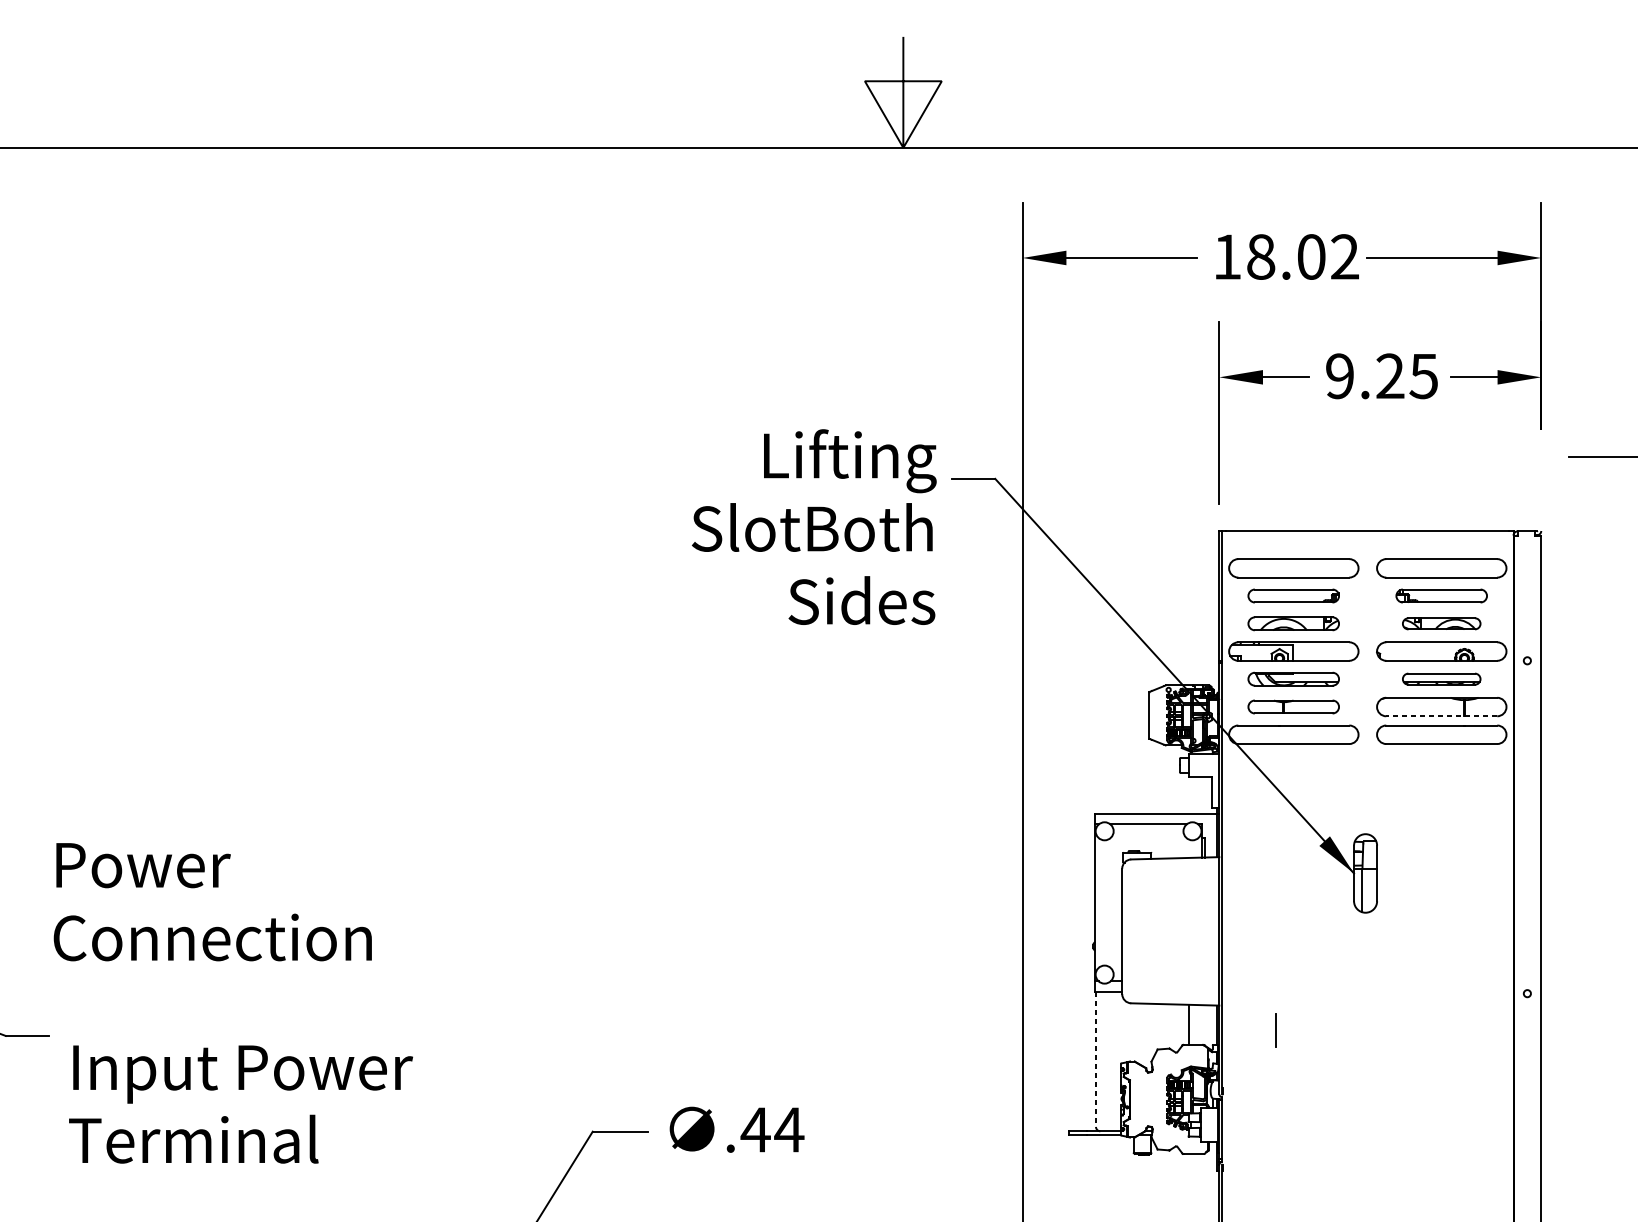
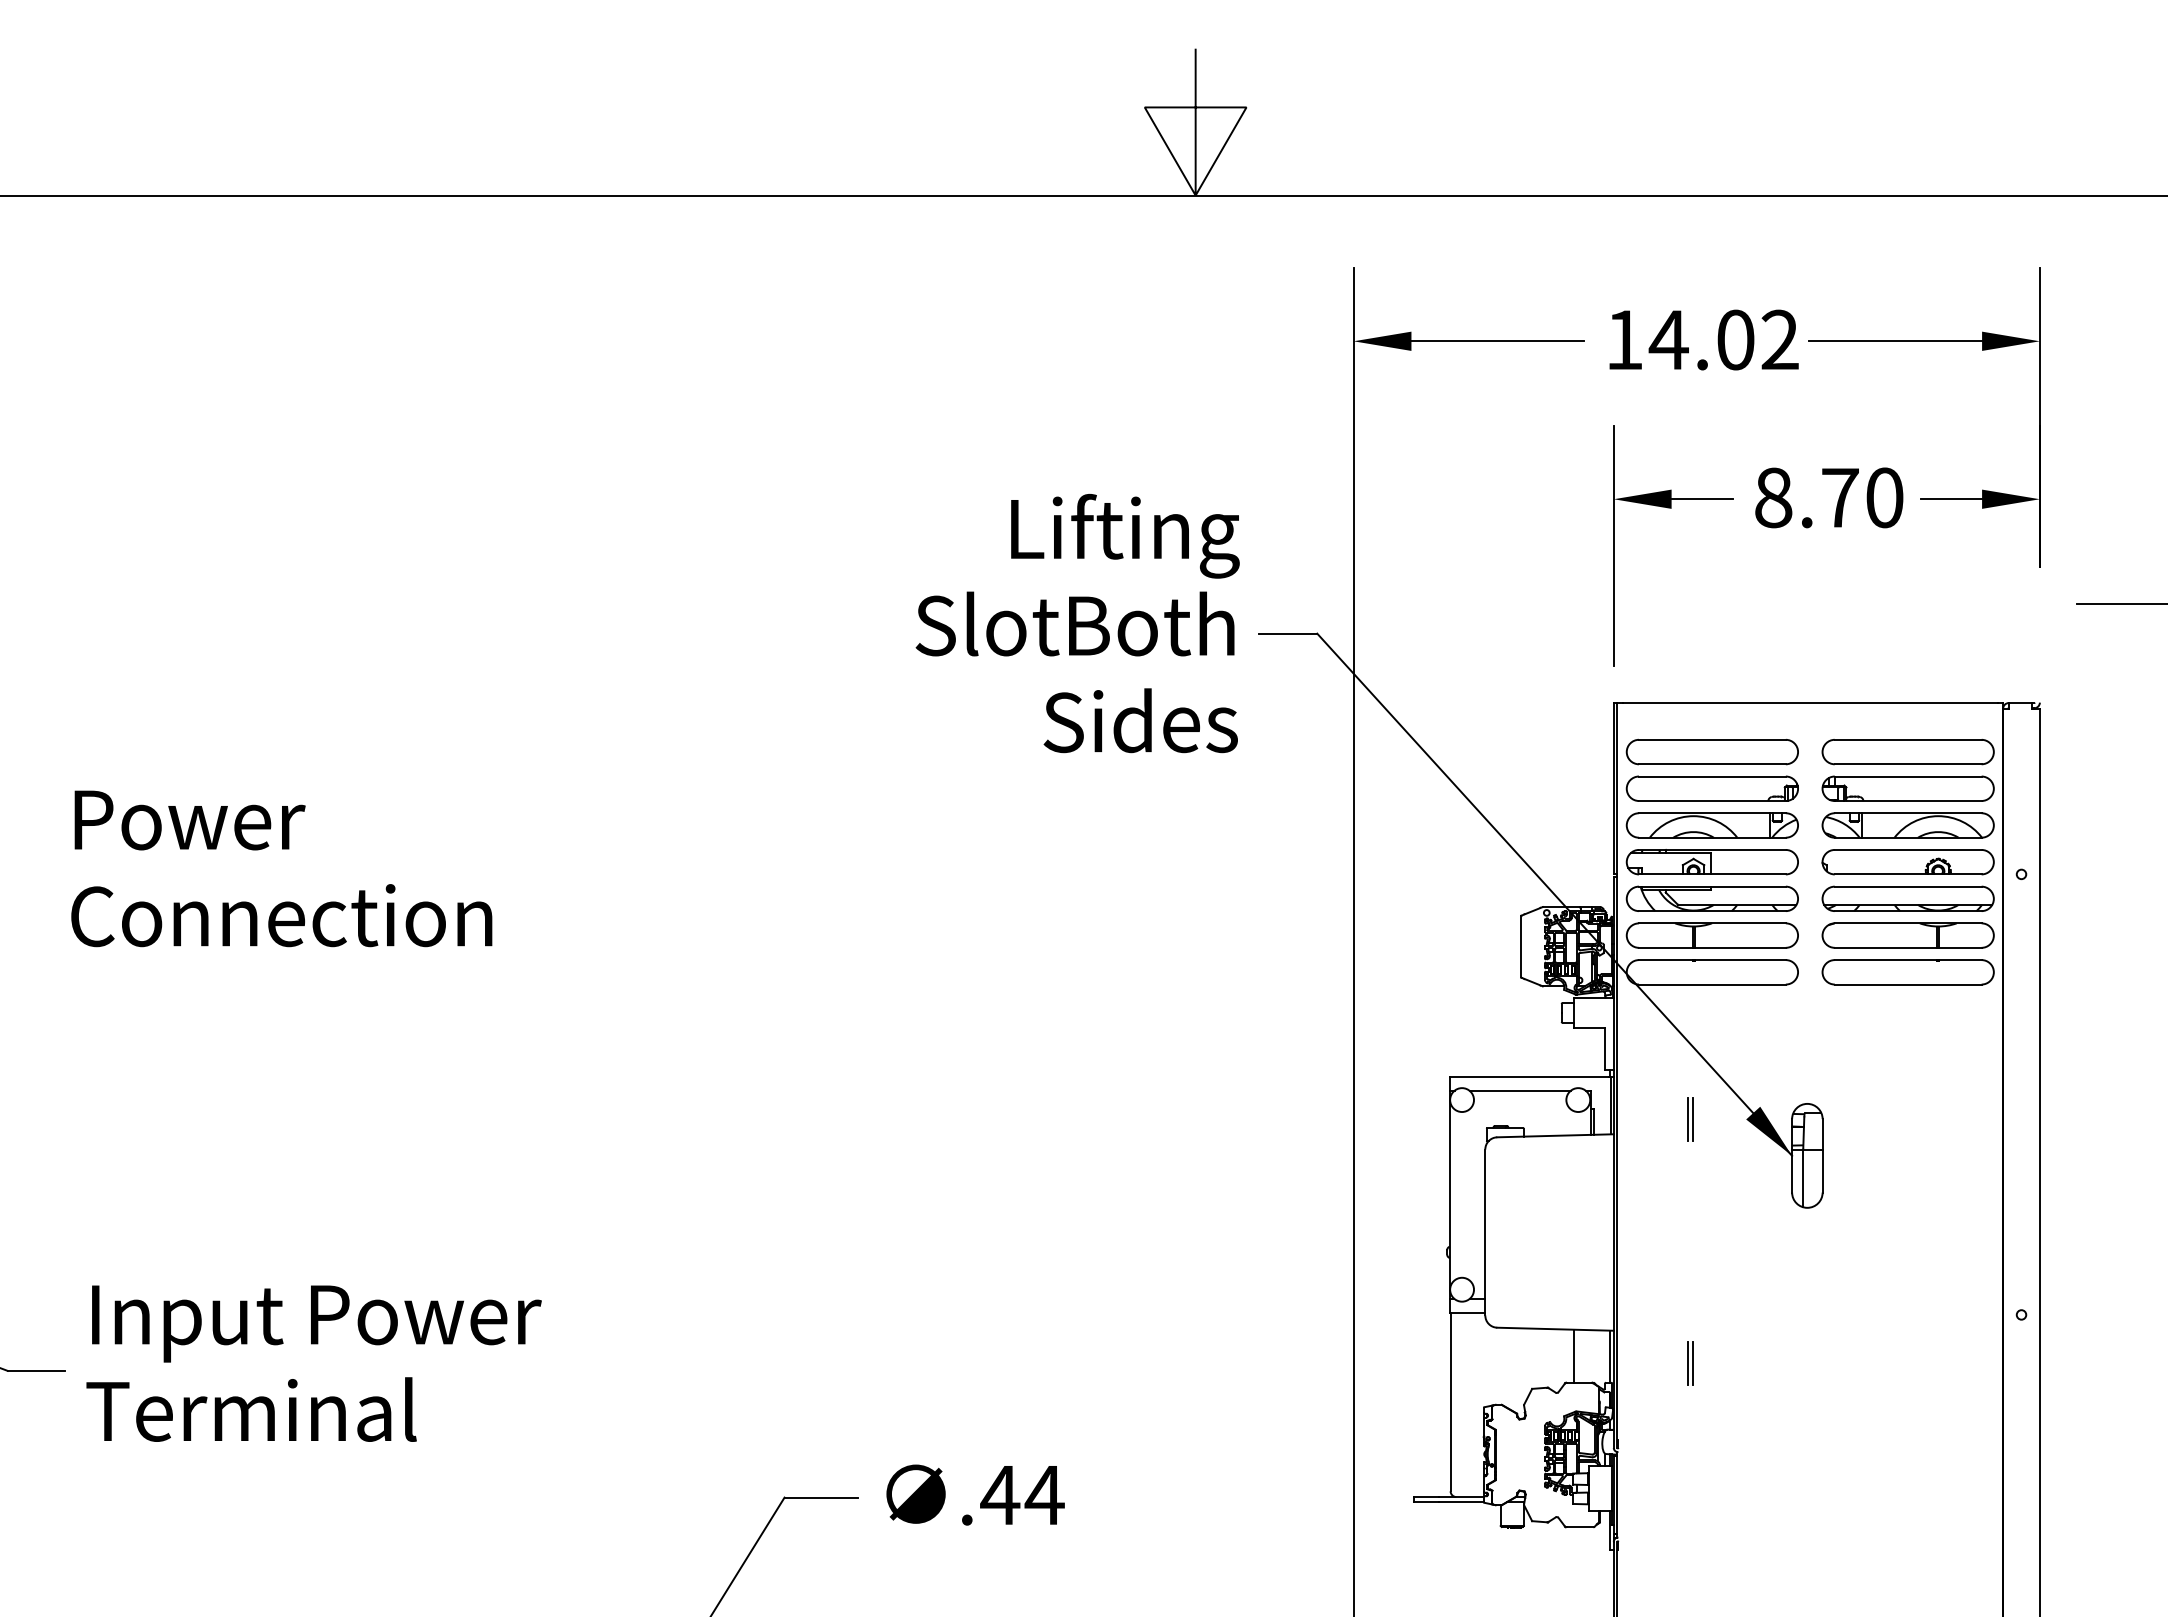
text: (1260, 256) -> (1668, 339), 18.02 -> 14.02
text: (1382, 376) -> (1829, 497), 9.25 -> 8.70
text: (814, 527) -> (1077, 623), moved
part: (1293, 595) -> (1711, 788), size x1.43
part: (1441, 595) -> (1907, 788), size x1.43
part: (1293, 623) -> (1711, 825), size x1.43
part: (1441, 623) -> (1907, 825), size x1.67
part: (1293, 679) -> (1711, 898), size x1.43
part: (1441, 679) -> (1907, 898), size x1.67
part: (1293, 706) -> (1711, 935), size x1.43
line: (1441, 716) -> (1907, 947), dashed -> solid
part: (1277, 845) -> (1690, 1119), added
text: (212, 901) -> (281, 868), moved
line: (1279, 1030) -> (1693, 1363), added
line: (1095, 1059) -> (1450, 1402), dashed -> solid
text: (240, 1104) -> (313, 1363), moved

